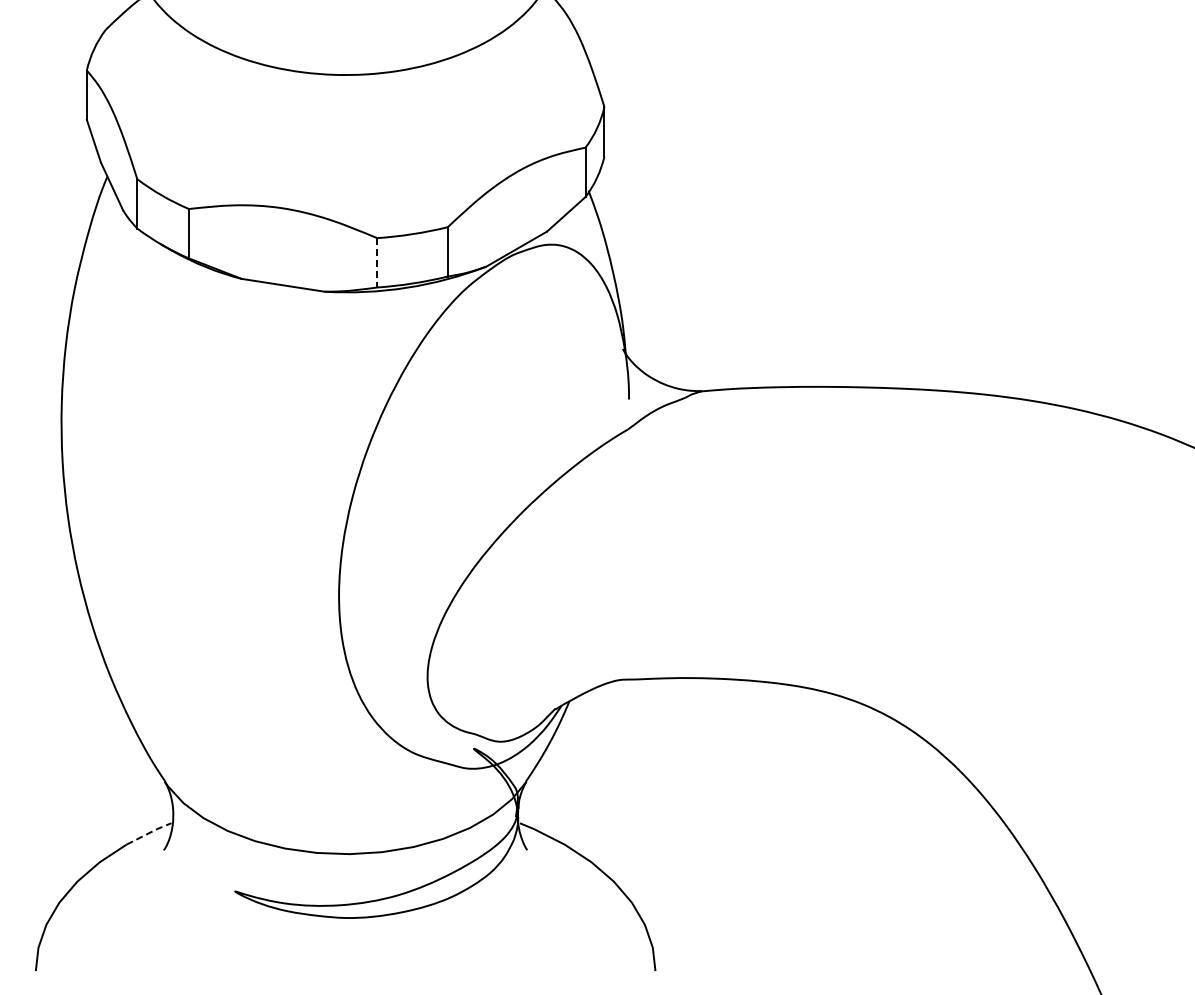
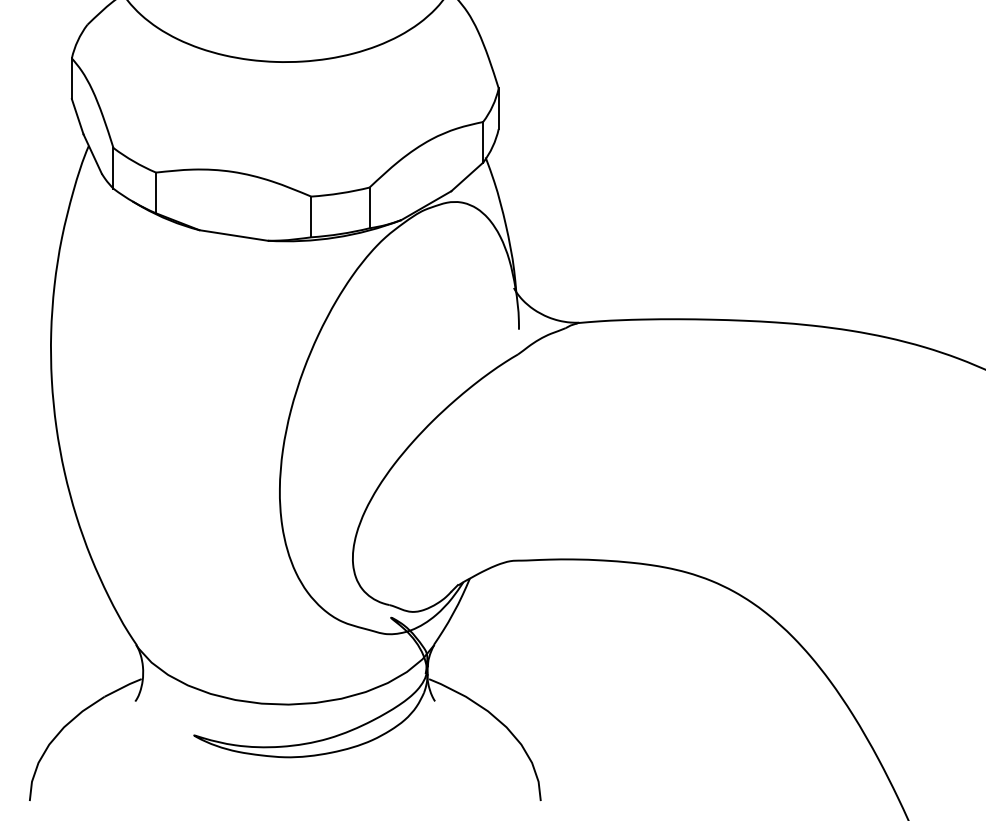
line: (377, 262) -> (311, 216), dashed -> solid
line: (149, 833) -> (123, 687), dashed -> solid

